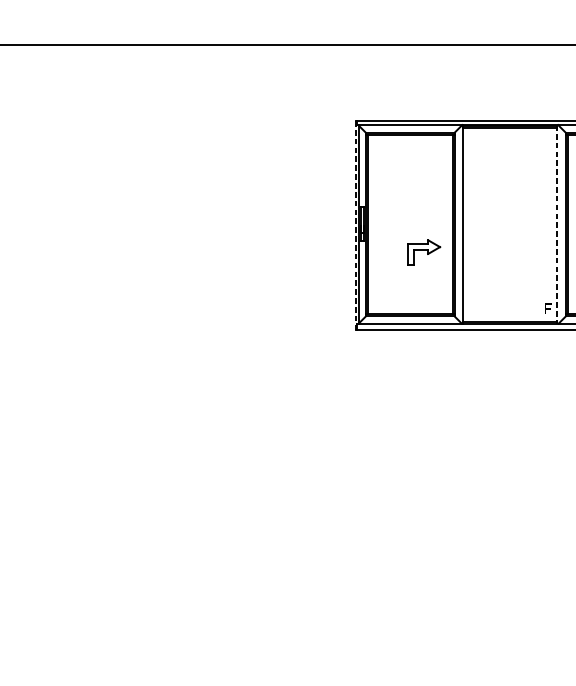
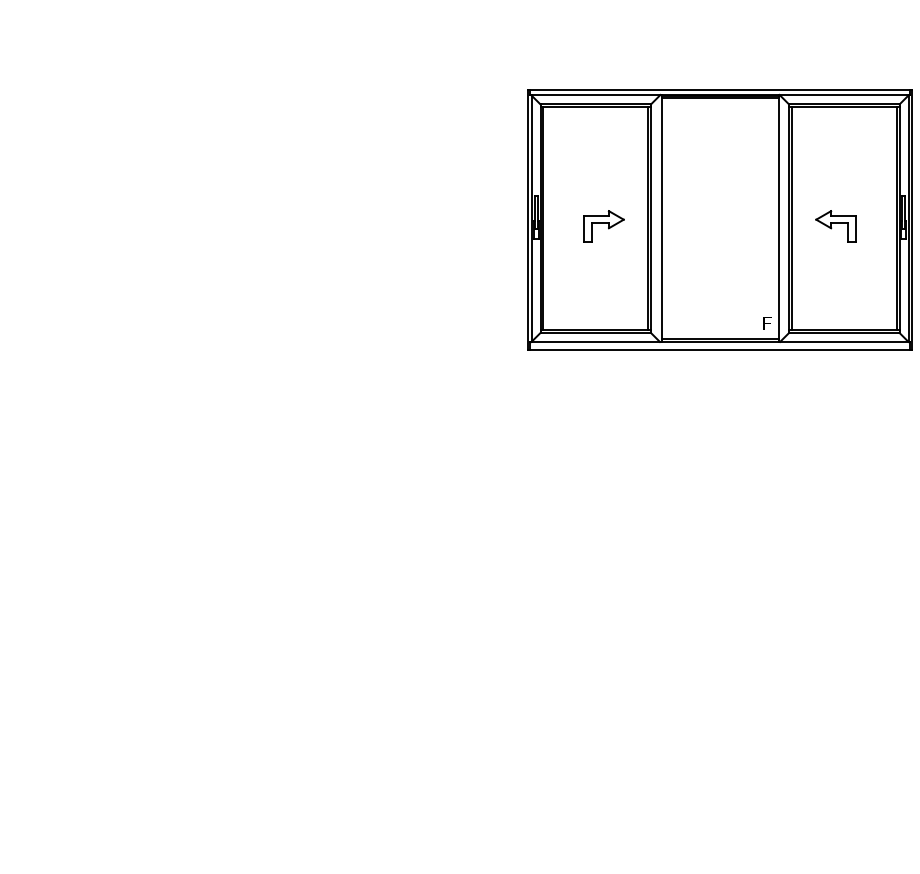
line: (557, 224) -> (778, 218), dashed -> solid
line: (355, 226) -> (527, 220), dashed -> solid
part: (423, 252) -> (603, 226), moved

